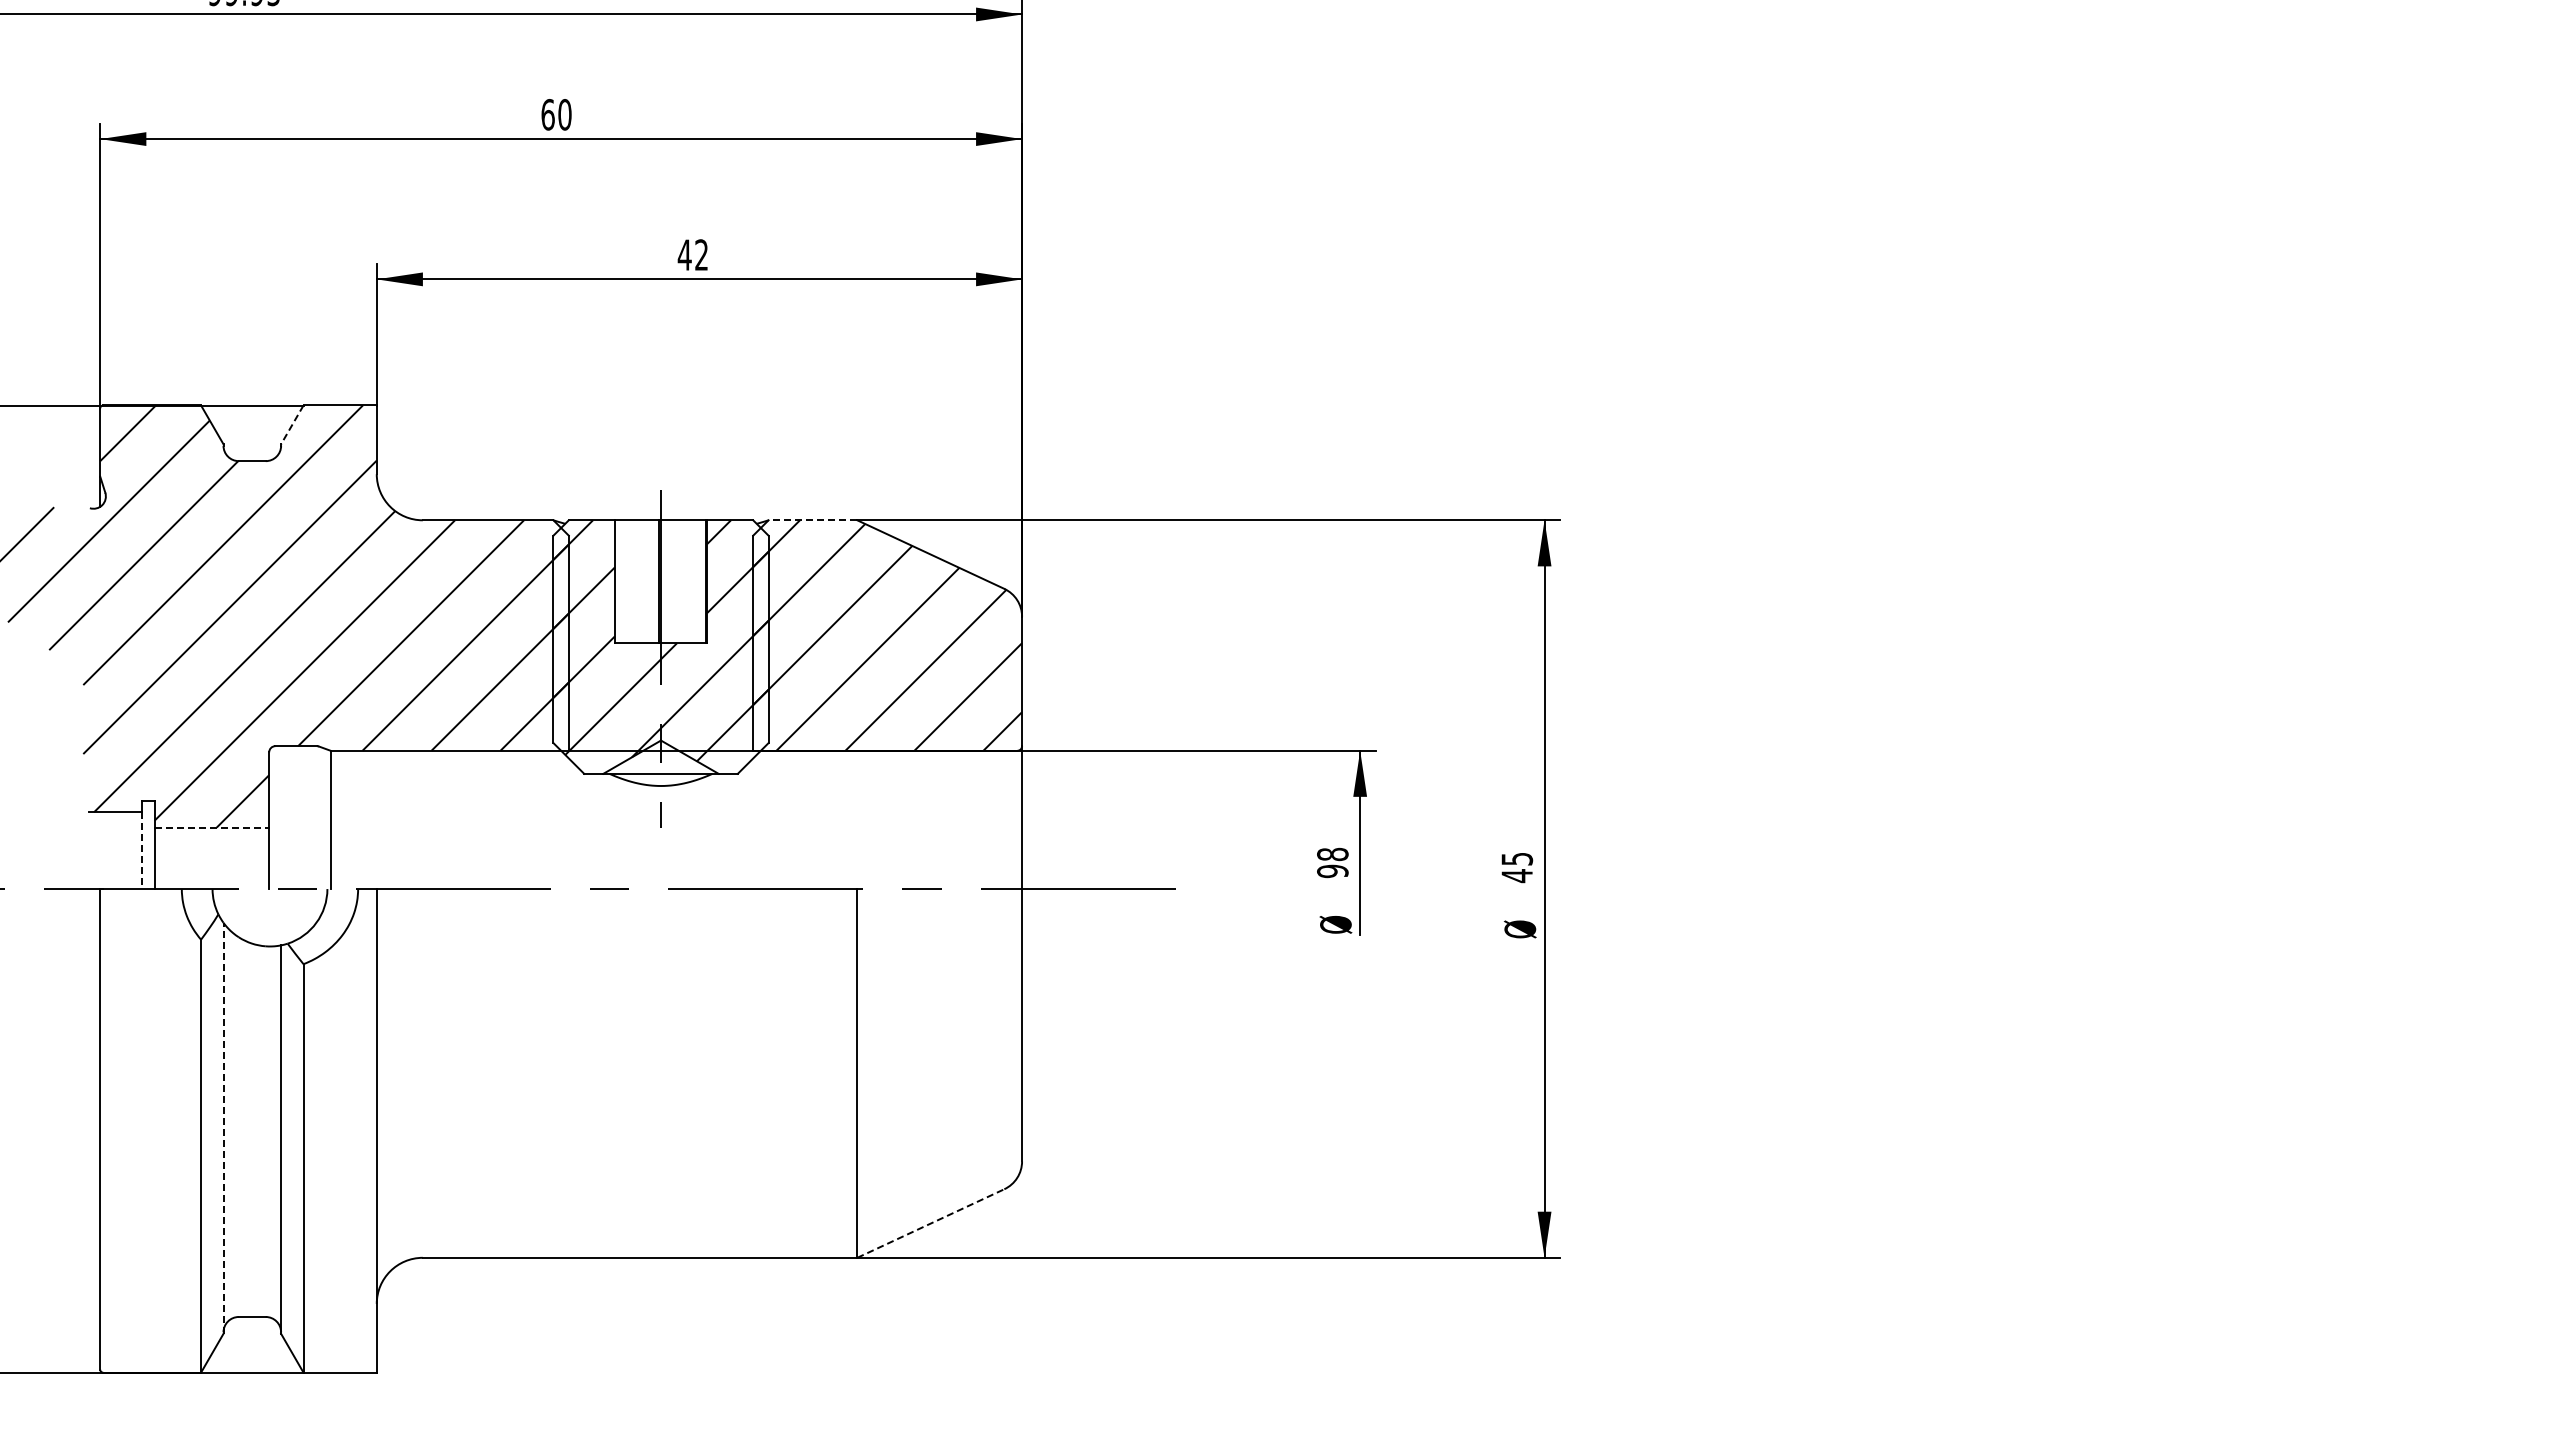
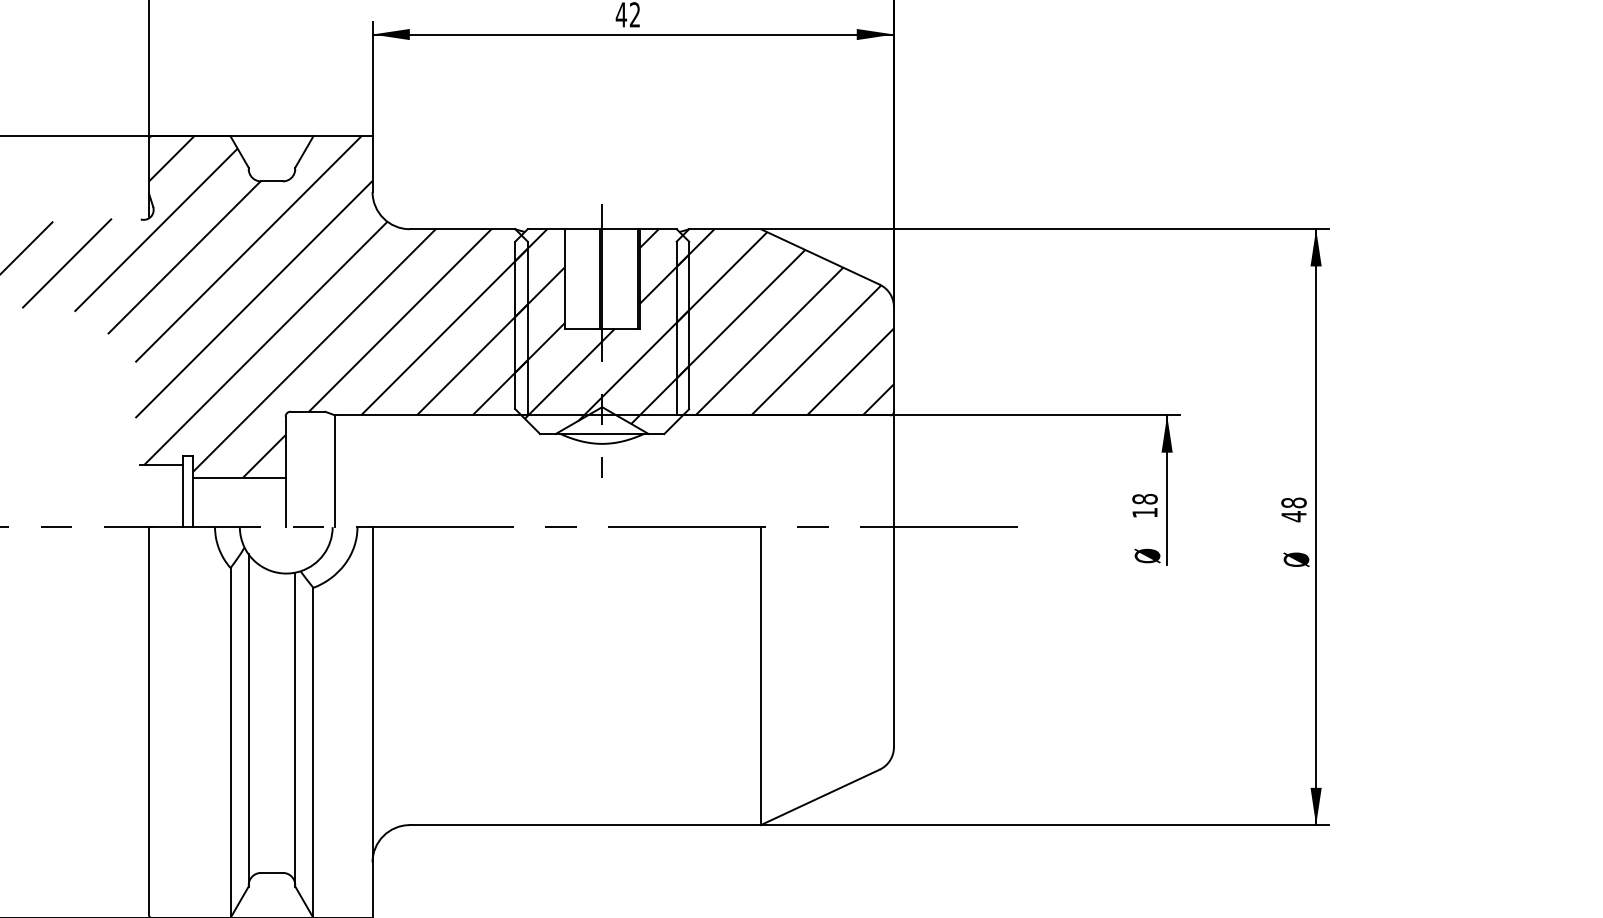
line: (292, 425) -> (304, 152), dashed -> solid
line: (812, 520) -> (724, 229), dashed -> solid
line: (212, 827) -> (239, 477), dashed -> solid
line: (142, 851) -> (183, 496), dashed -> solid
text: (1517, 858) -> (1294, 502), 45 -> 48
text: (1332, 871) -> (1144, 512), 98 -> 18
line: (223, 1128) -> (248, 720), dashed -> solid
line: (931, 1223) -> (820, 797), dashed -> solid

